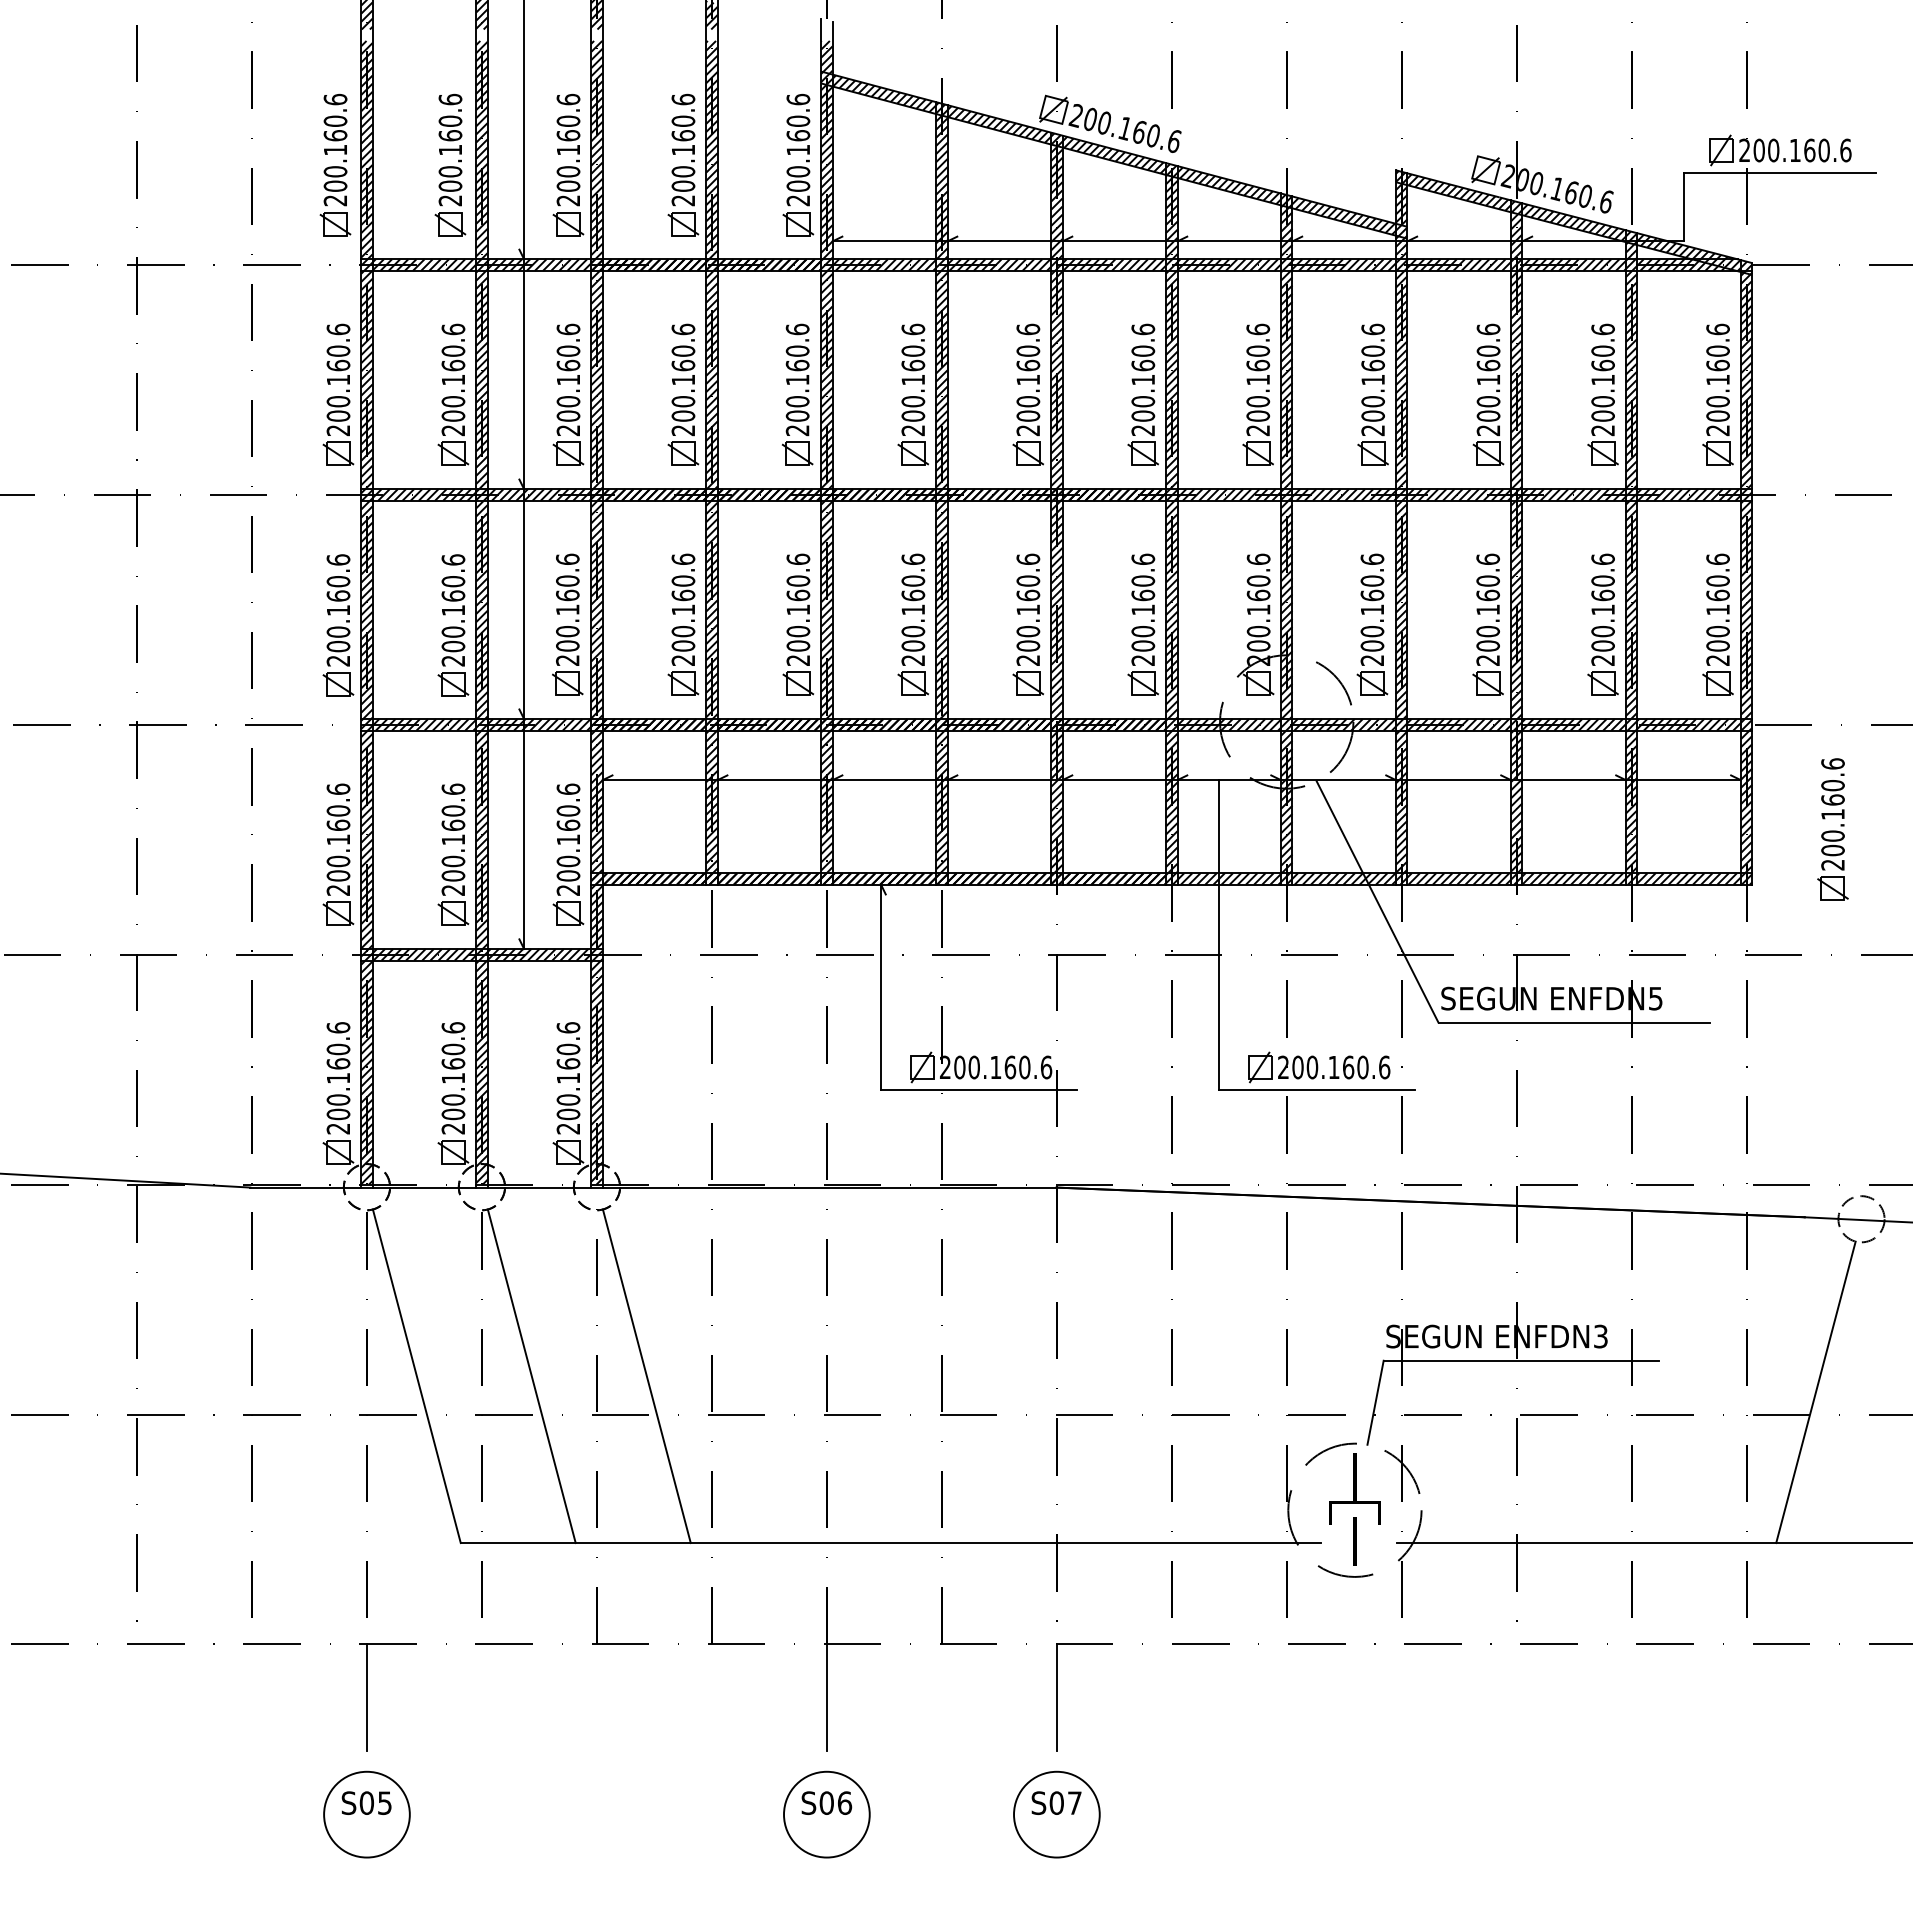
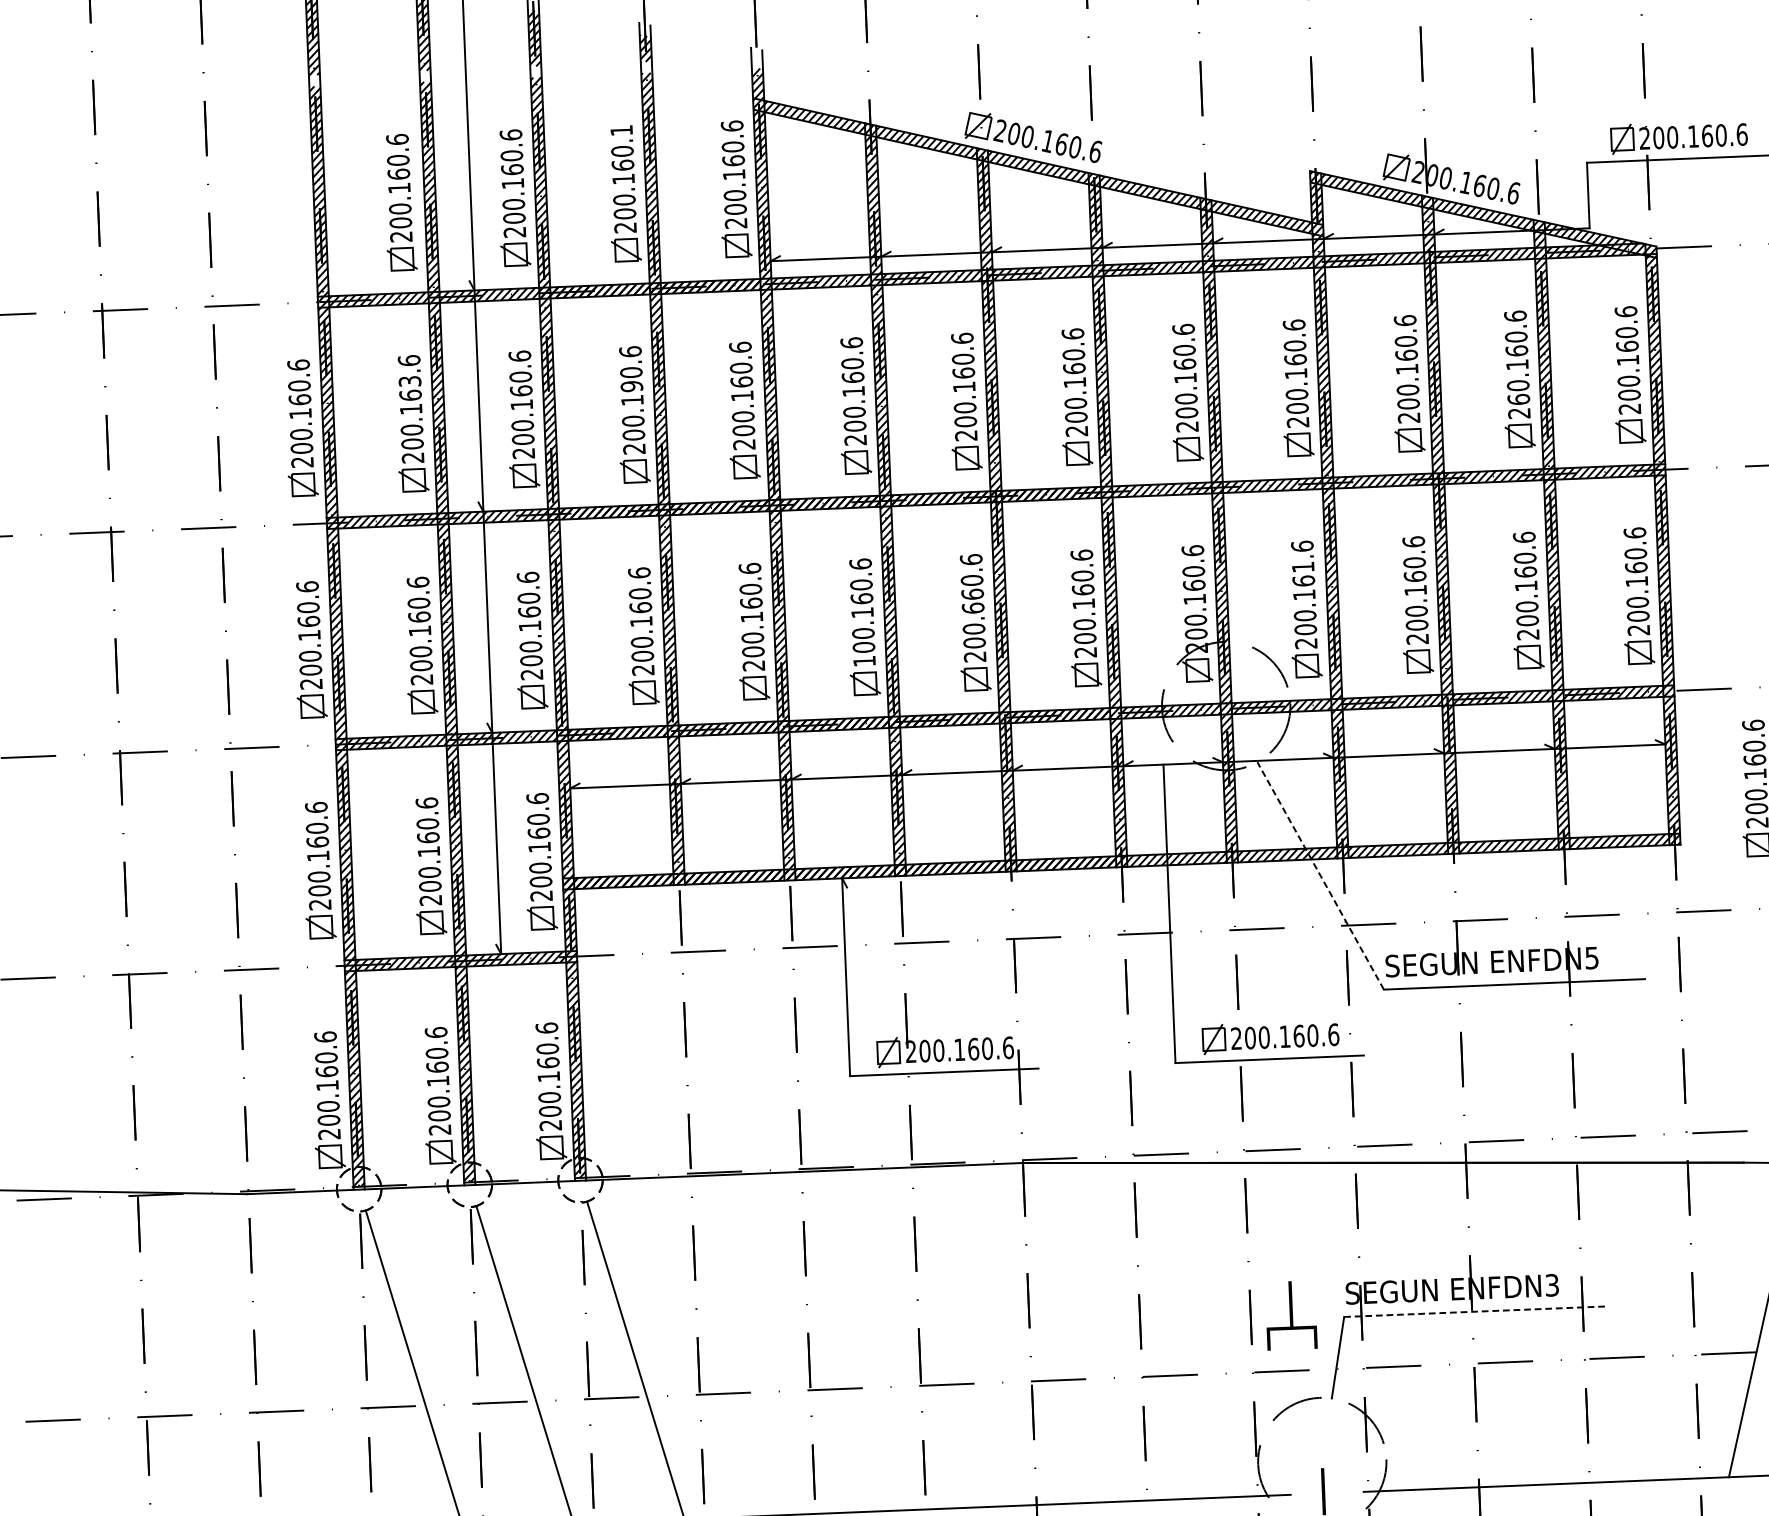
text: (683, 99) -> (621, 130), 200.160.6 -> 200.160.1
part: (335, 164) -> (289, 206), removed
text: (453, 350) -> (410, 380), 200.160.6 -> 200.163.6
text: (683, 365) -> (631, 386), 200.160.6 -> 200.190.6
text: (1602, 415) -> (1518, 398), 200.160.6 -> 260.160.6
text: (1372, 580) -> (1303, 566), 200.160.6 -> 200.161.6
text: (1028, 609) -> (973, 607), 200.160.6 -> 200.660.6
text: (912, 660) -> (863, 661), 200.160.6 -> 100.160.6
line: (1377, 901) -> (1320, 875), solid -> dashed
line: (1521, 1360) -> (1476, 1311), solid -> dashed
part: (1354, 1488) -> (1290, 1315), moved

